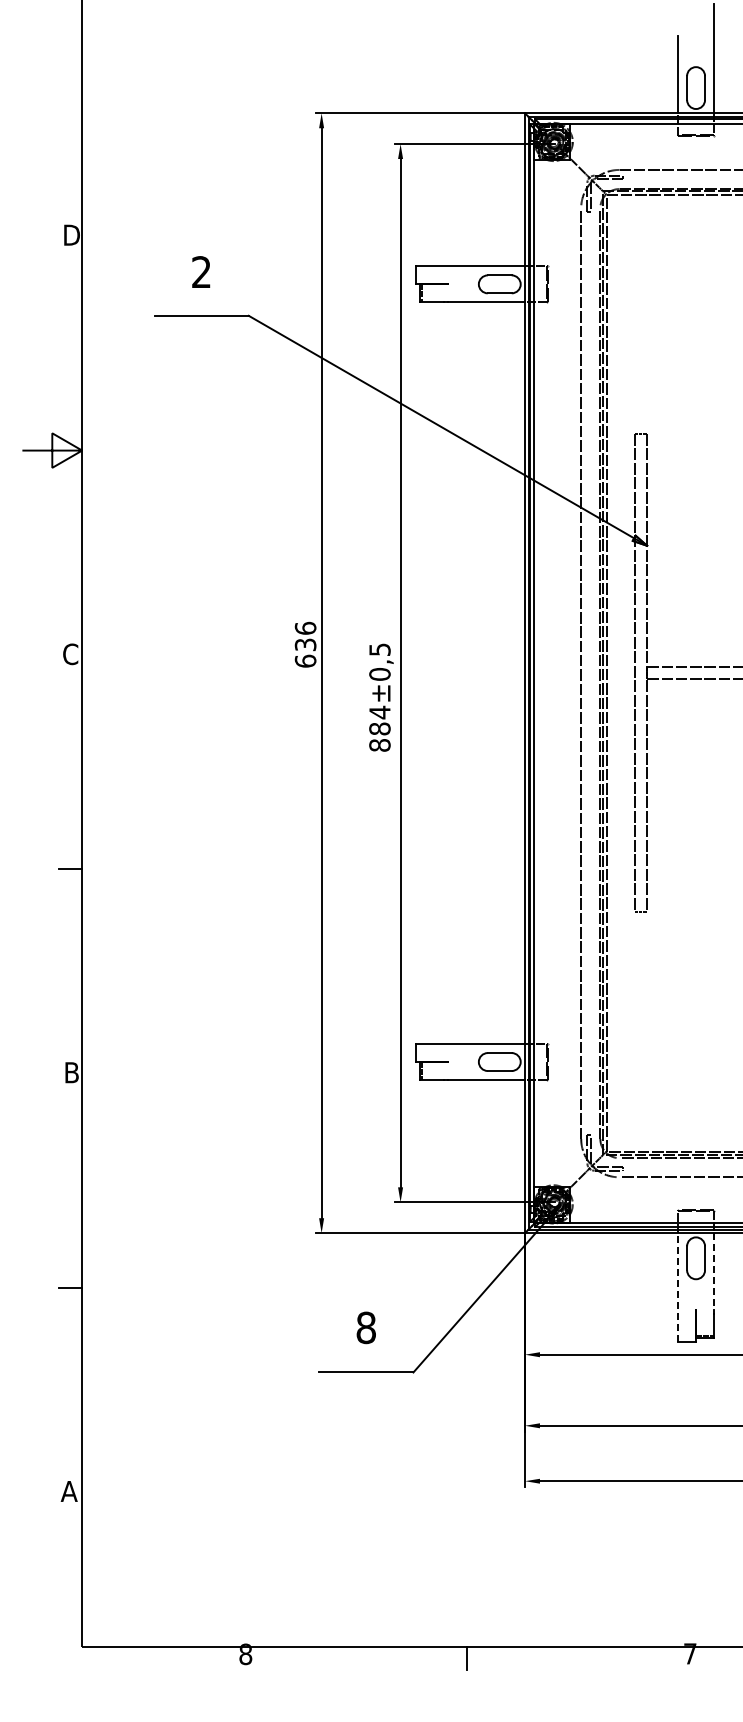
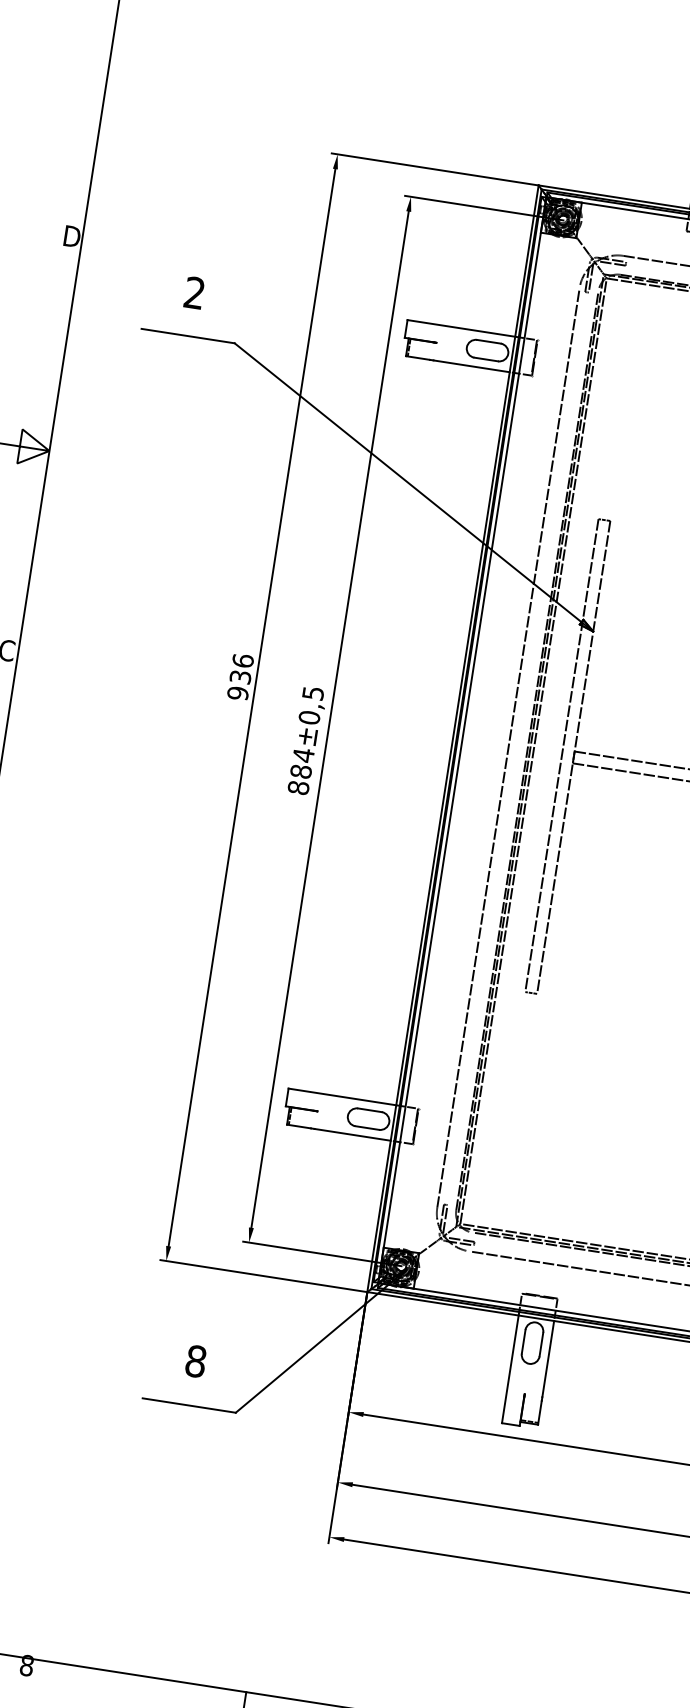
text: (305, 660) -> (238, 692), 636 -> 936
line: (714, 1271) -> (548, 1359), dashed -> solid
line: (678, 1287) -> (510, 1369), dashed -> solid

